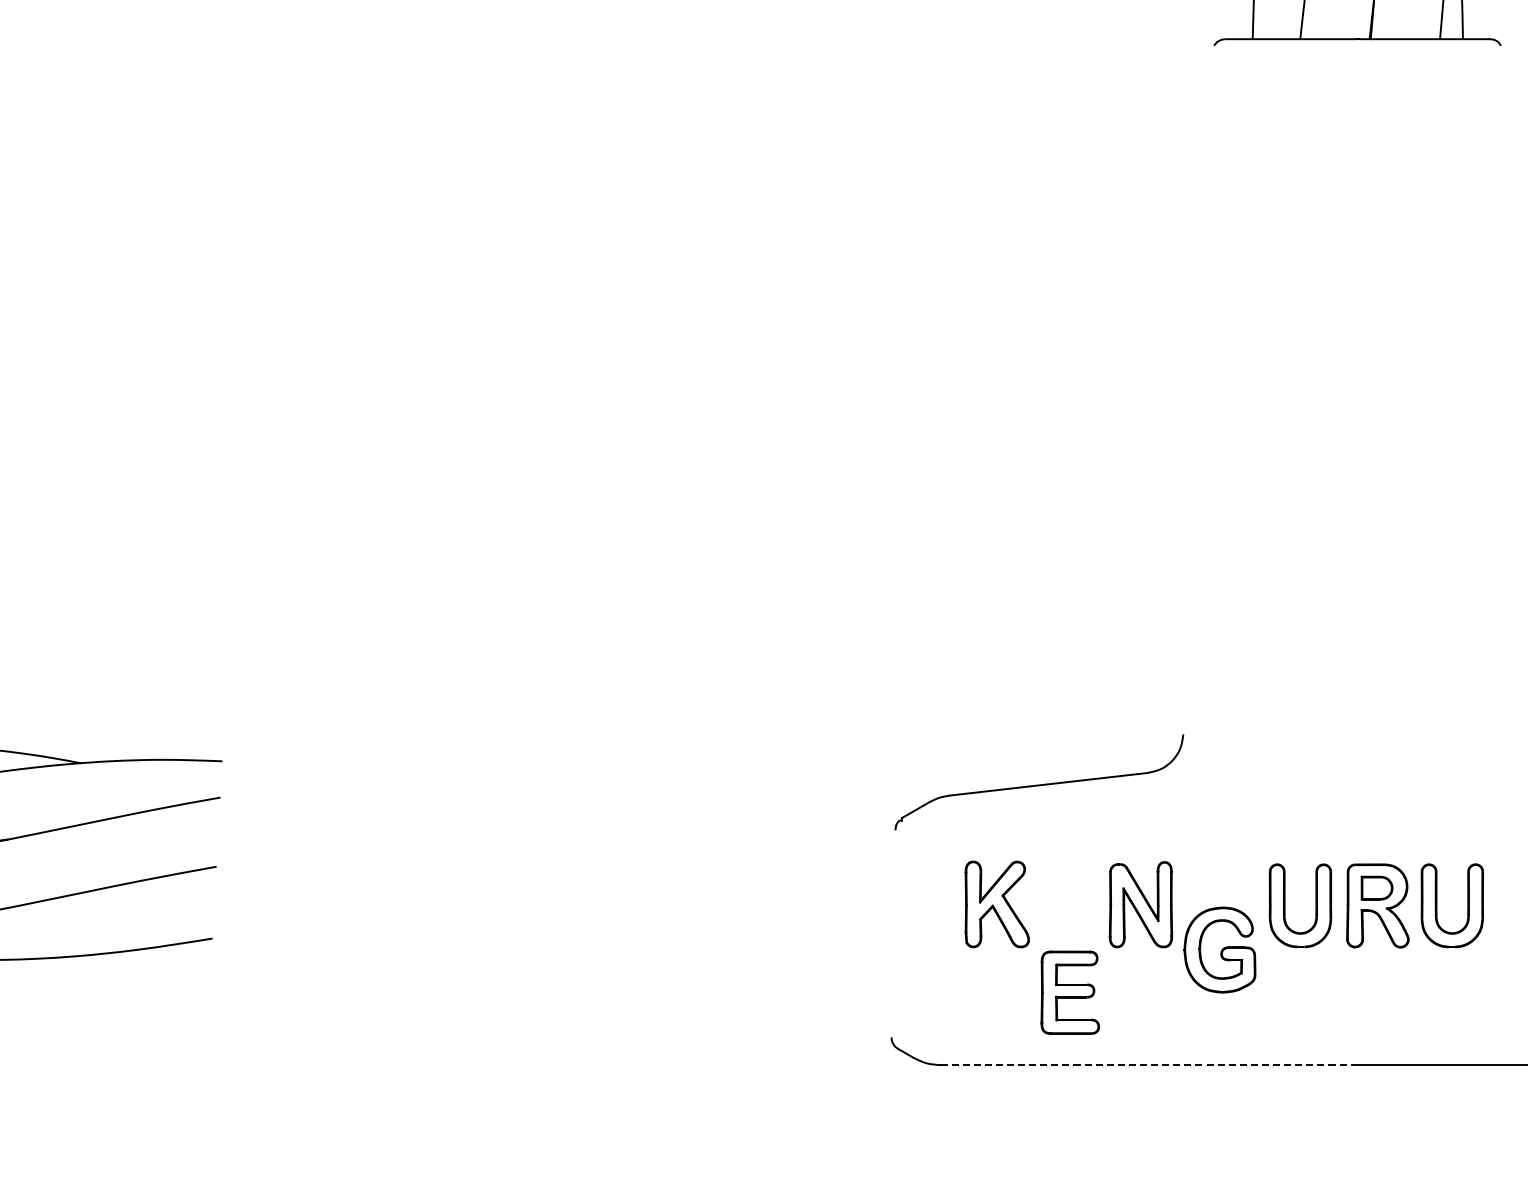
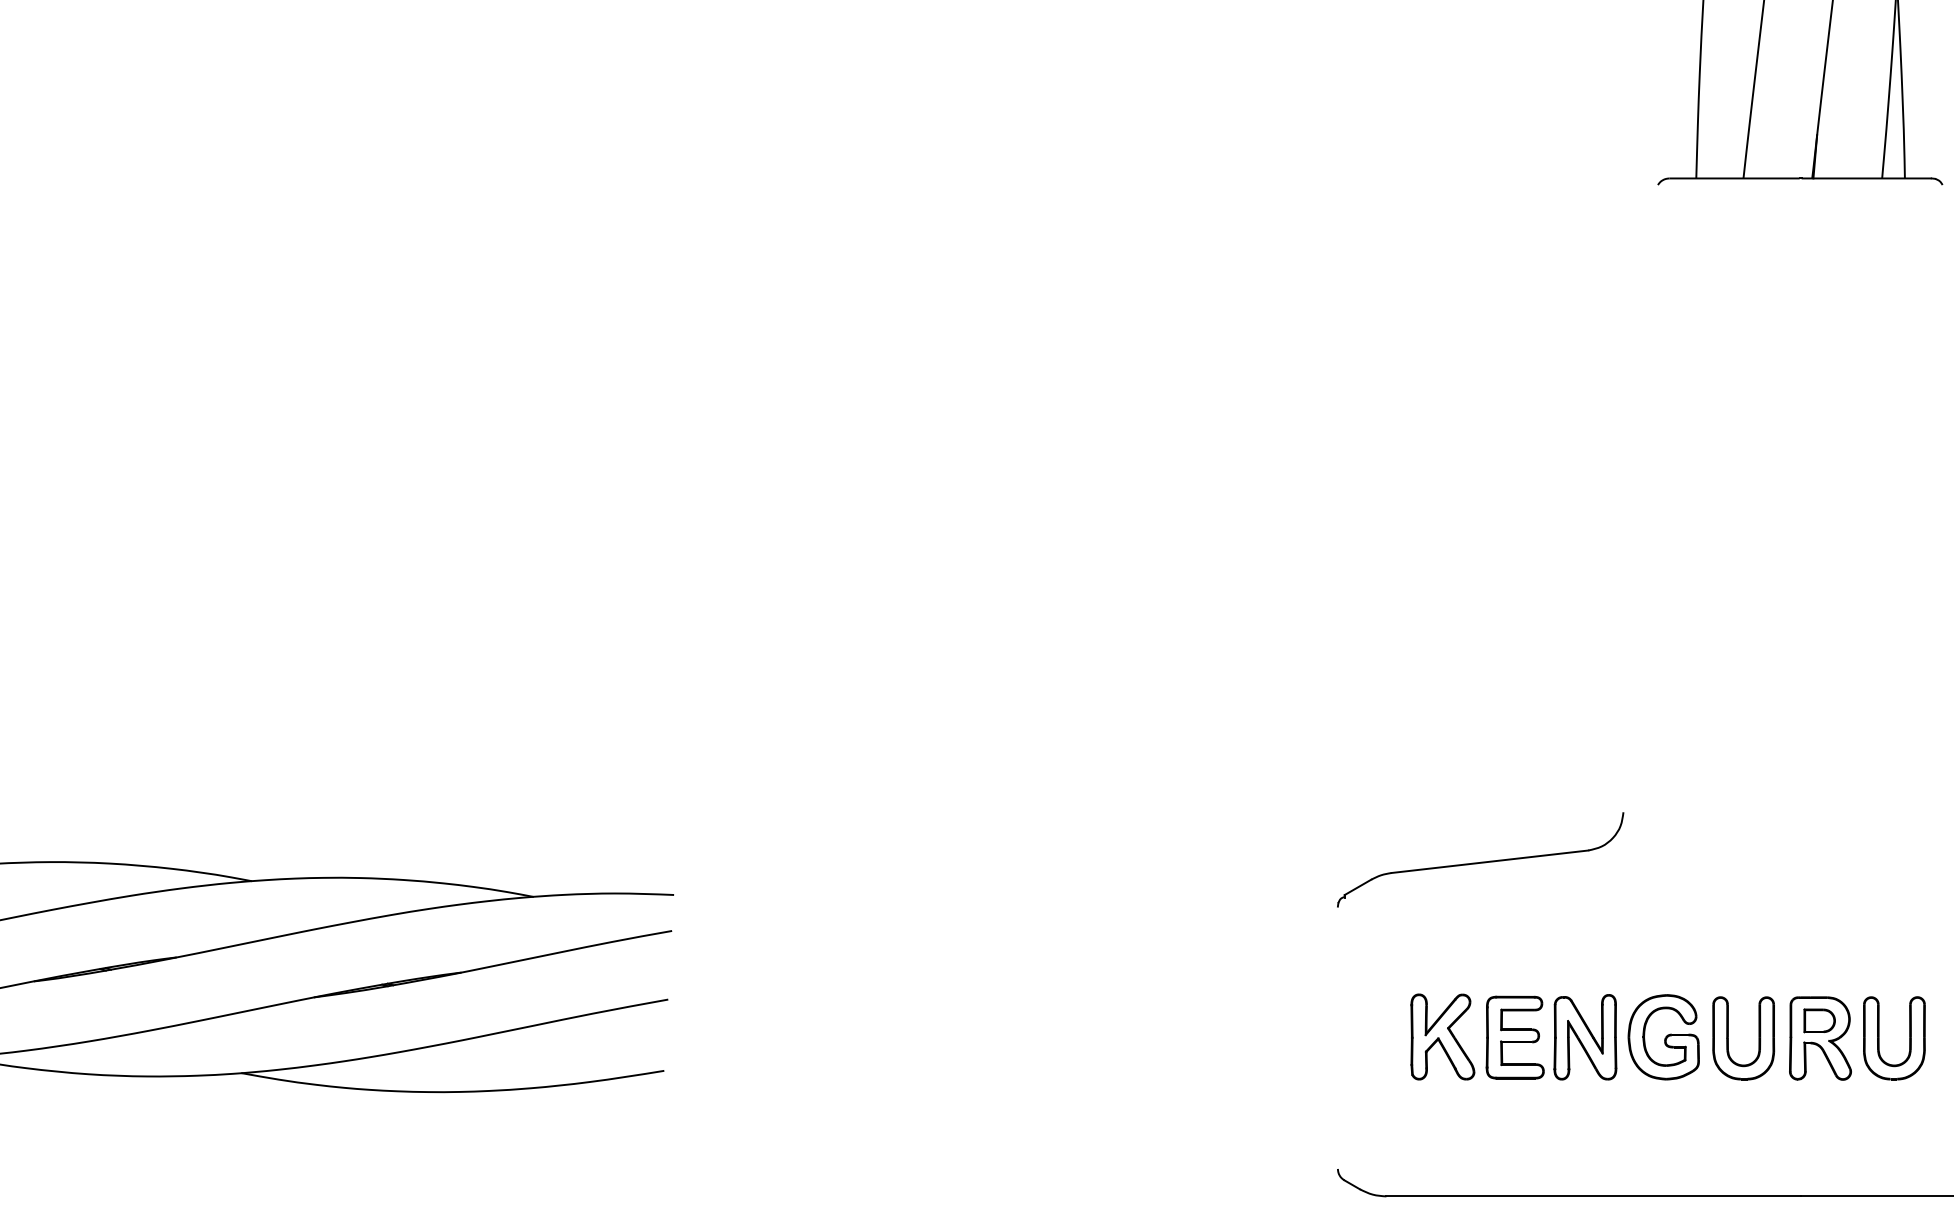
part: (1039, 781) -> (1480, 859), moved
part: (1219, 950) -> (1663, 1037), moved
part: (1069, 992) -> (1514, 1037), moved
line: (1150, 1065) -> (1594, 1196), dashed -> solid

